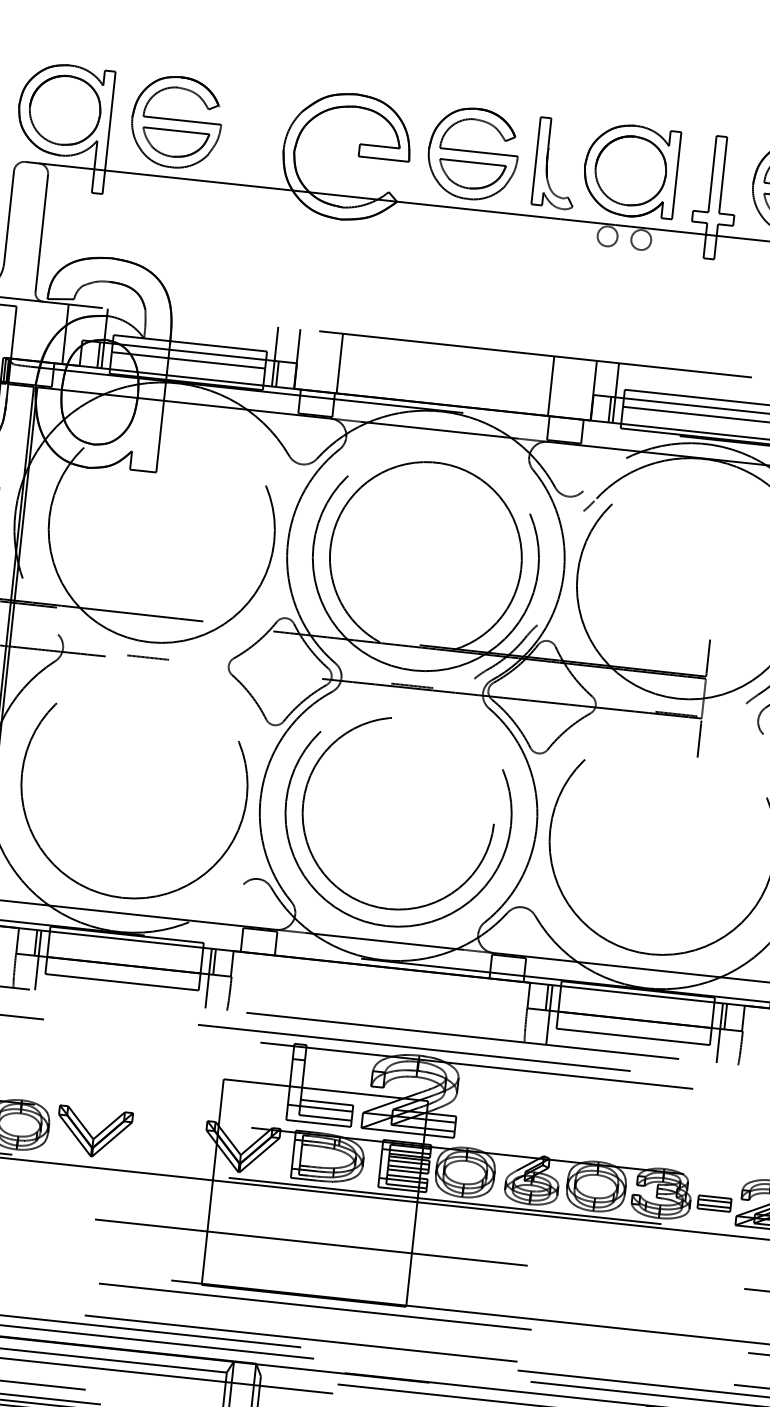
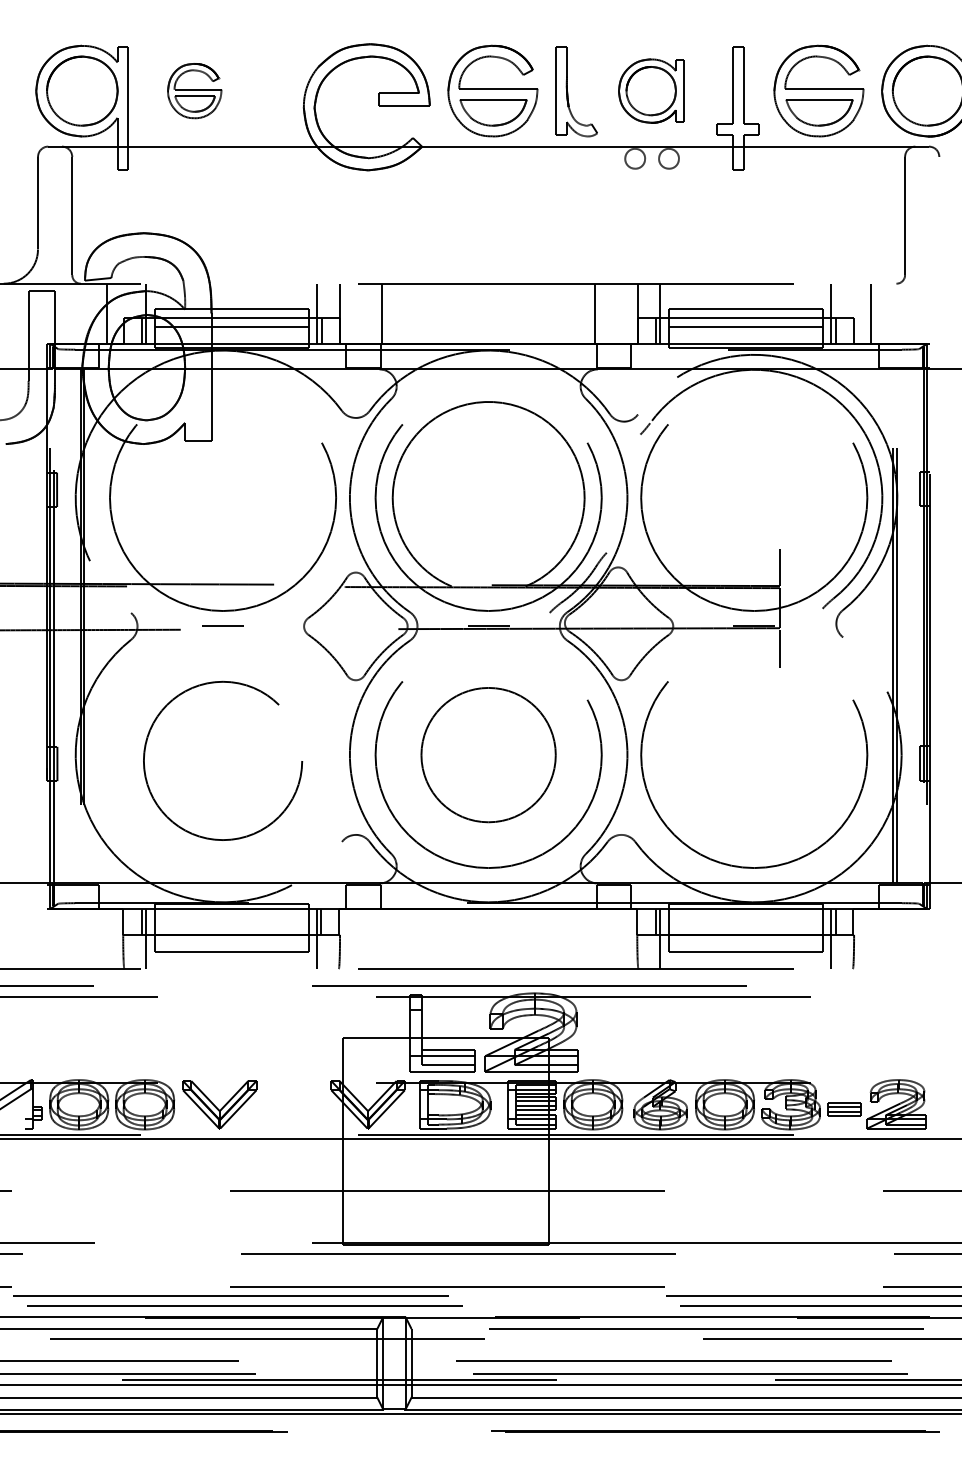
part: (176, 121) -> (194, 90), size x0.6
part: (630, 170) -> (650, 90), size x0.7
circle: (131, 804) -> (222, 774), size x0.7
circle: (398, 814) -> (488, 755), size x0.7

